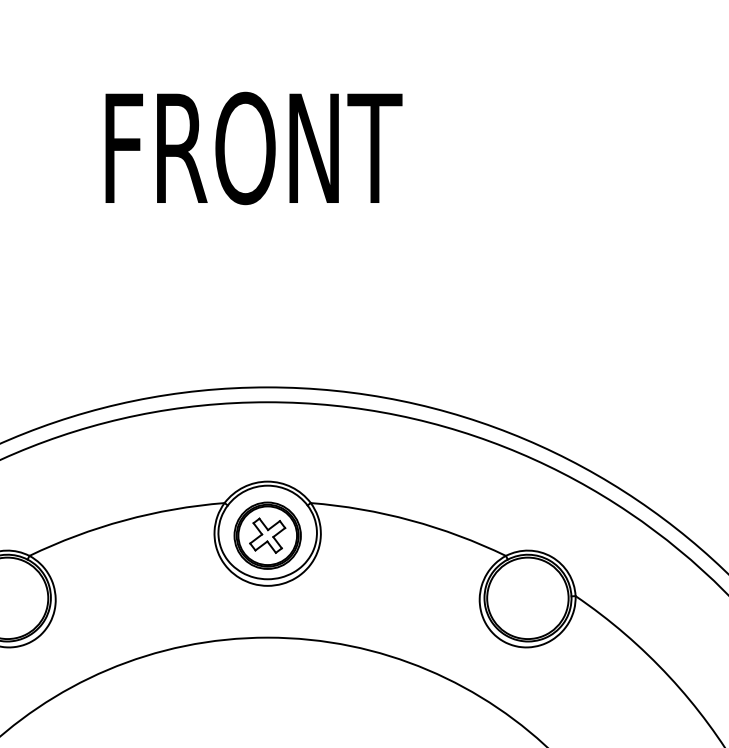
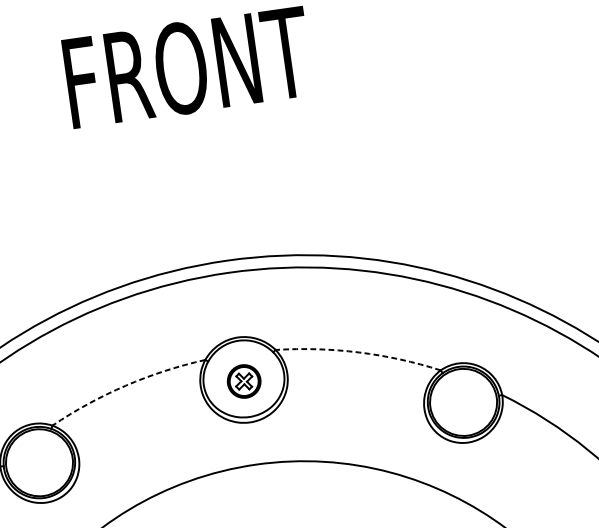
arc: (124, 520) -> (125, 385), solid -> dashed
arc: (410, 520) -> (358, 352), solid -> dashed
part: (267, 535) -> (244, 381), size x0.6

